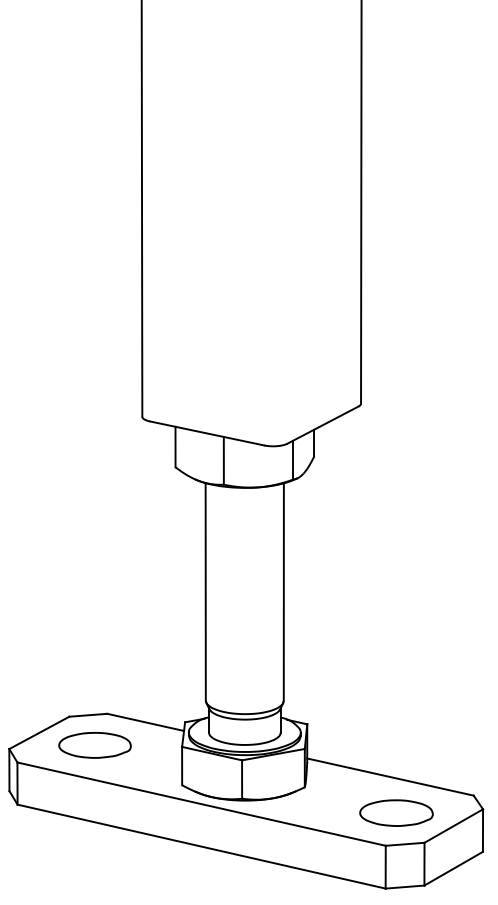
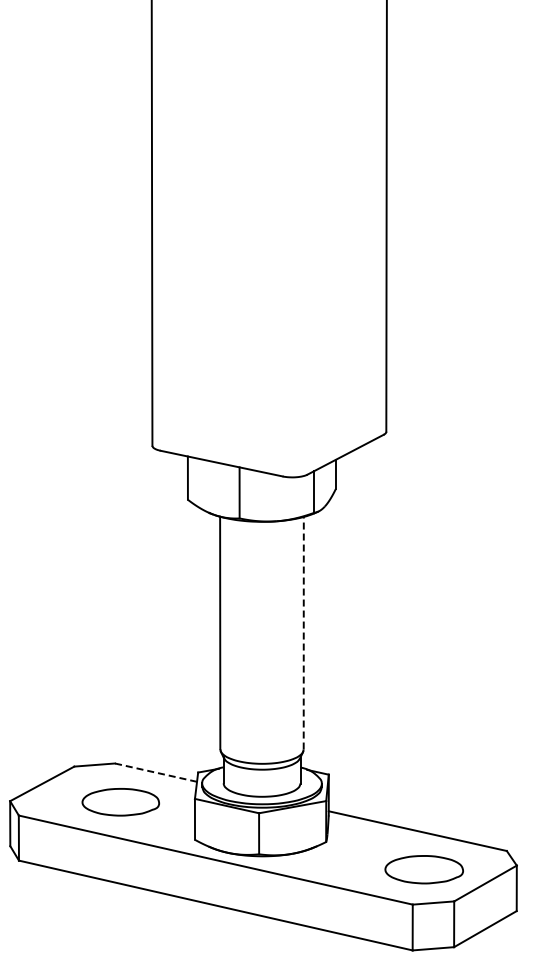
line: (283, 591) -> (303, 632), solid -> dashed
line: (145, 722) -> (155, 772), solid -> dashed
part: (94, 745) -> (120, 802), moved

